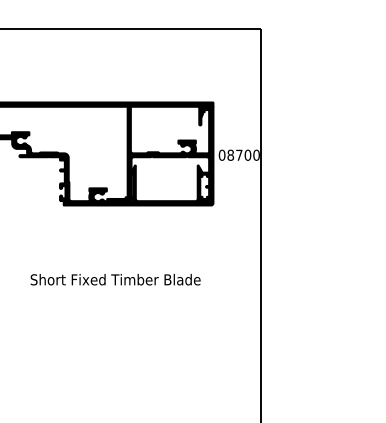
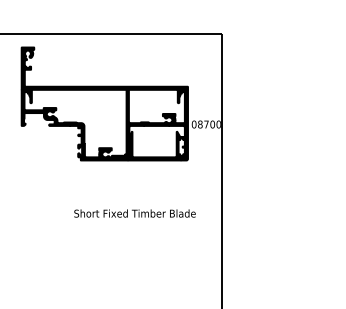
text: (114, 279) -> (134, 213), moved

